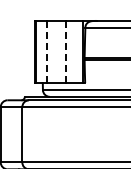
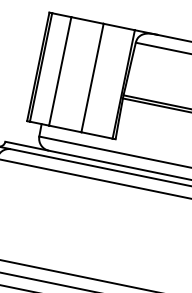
line: (47, 51) -> (61, 70), dashed -> solid
line: (65, 51) -> (92, 77), dashed -> solid

